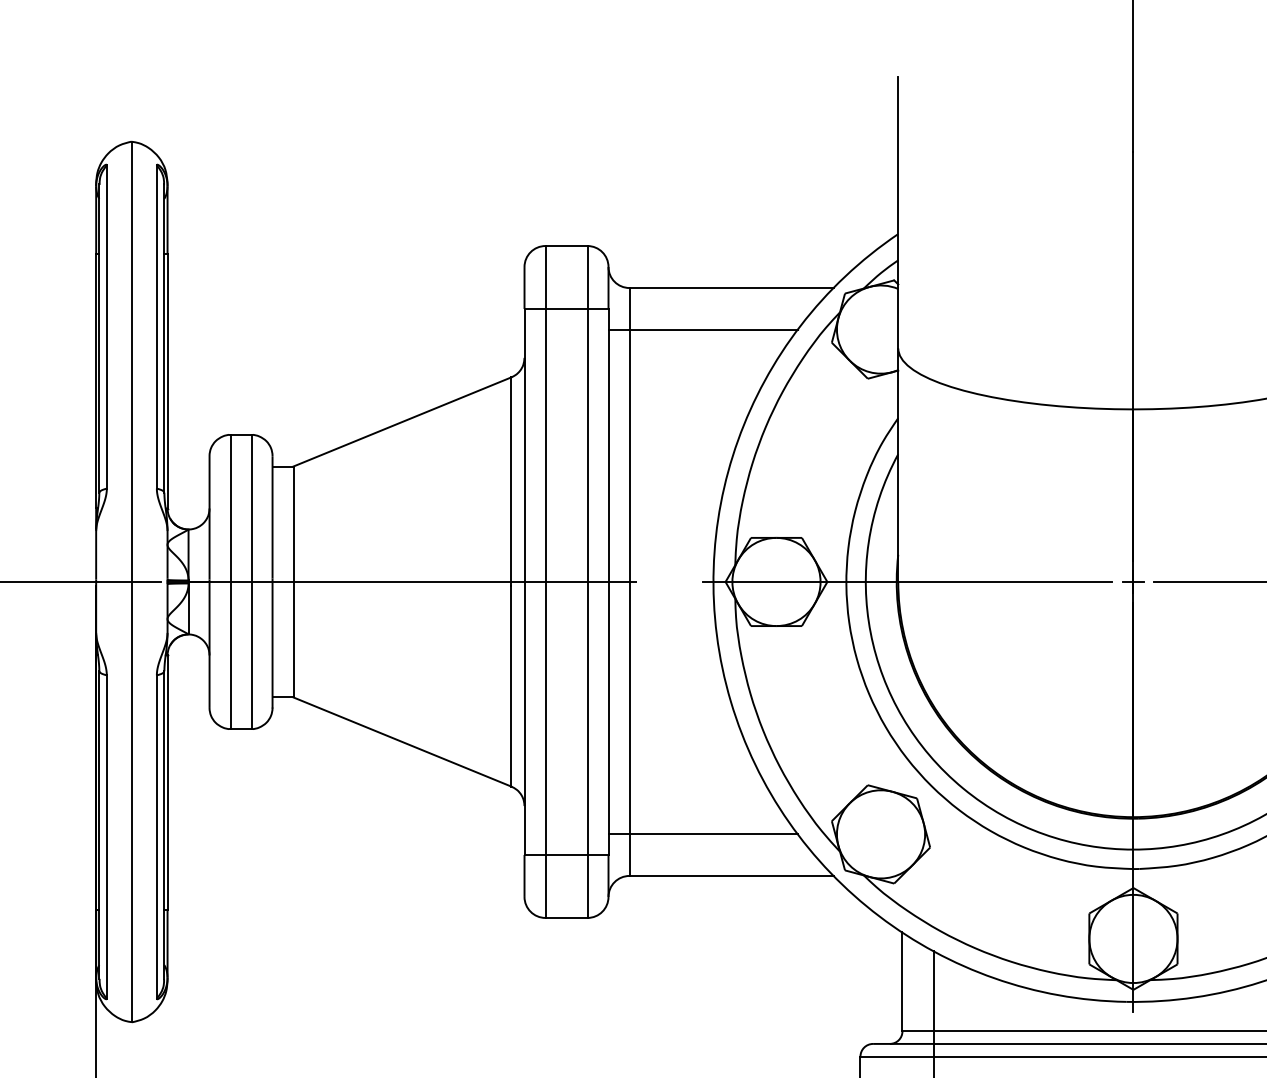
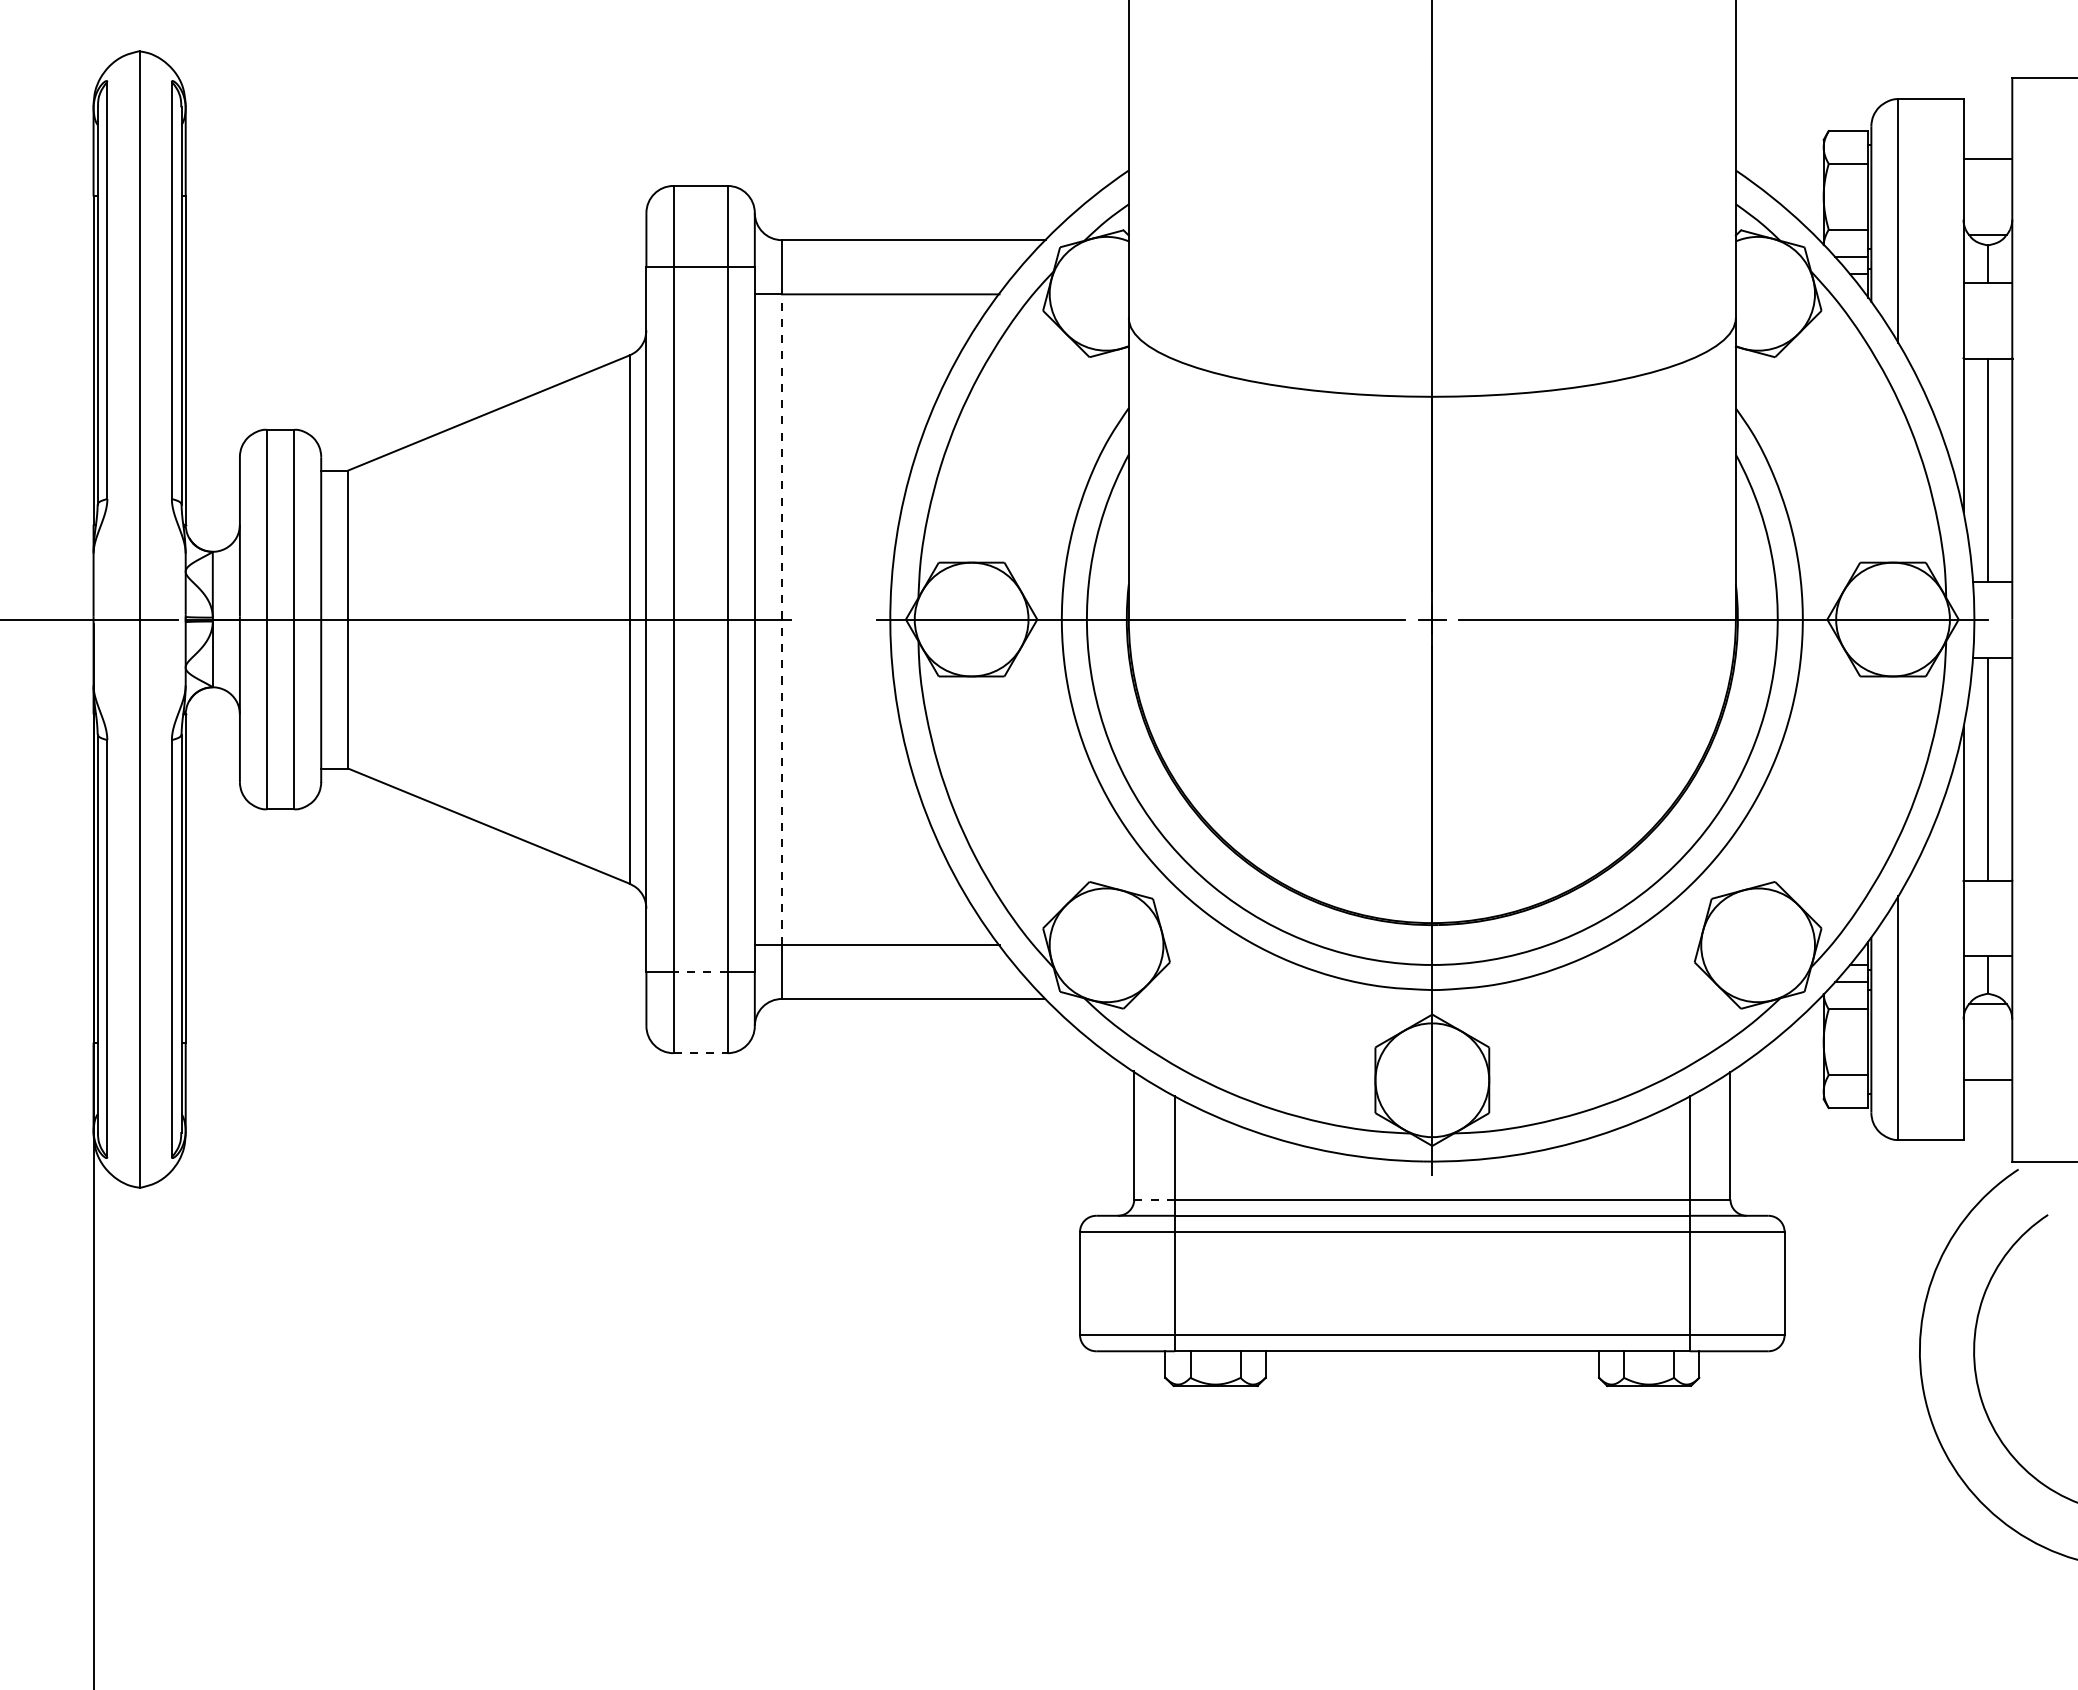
line: (629, 581) -> (781, 619), solid -> dashed
line: (566, 854) -> (700, 971), solid -> dashed
line: (567, 918) -> (701, 1053), solid -> dashed
line: (918, 1031) -> (1154, 1199), solid -> dashed

